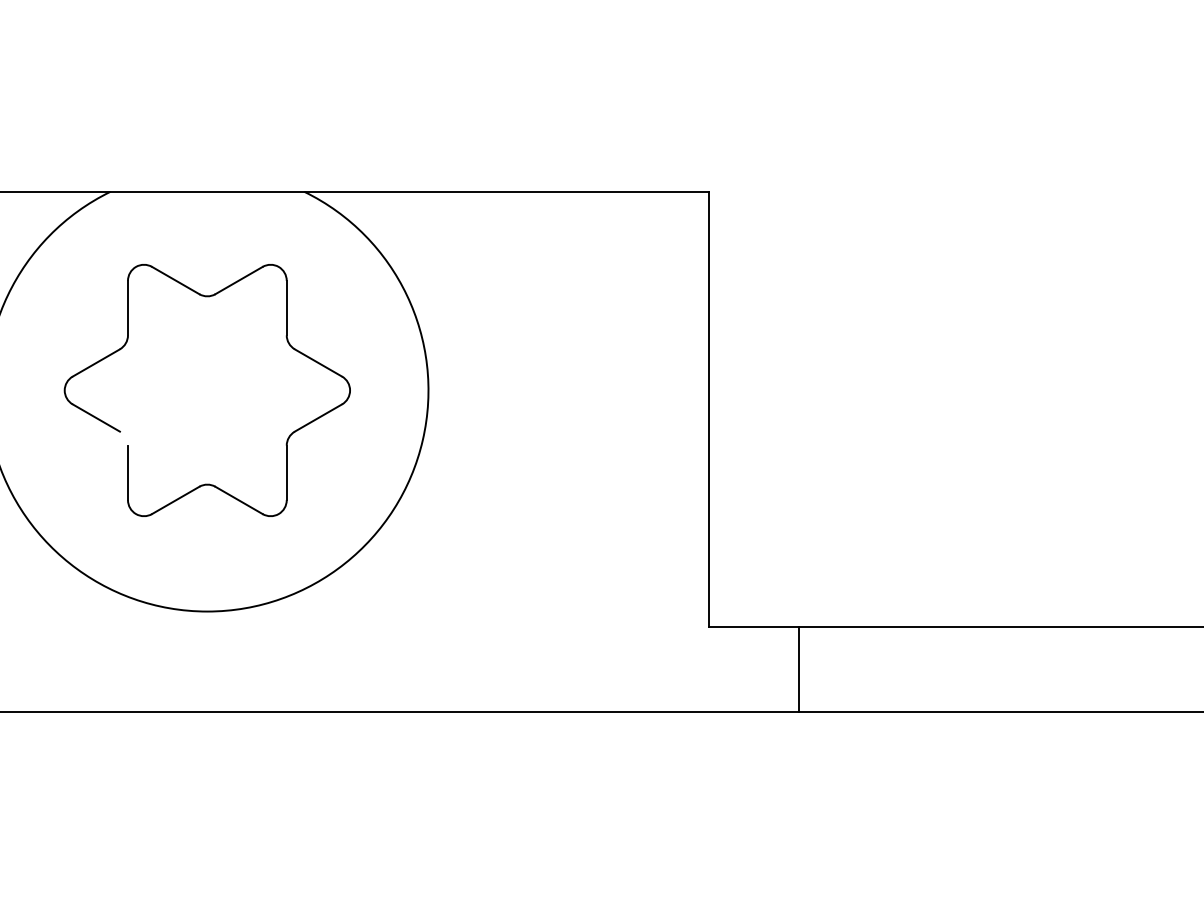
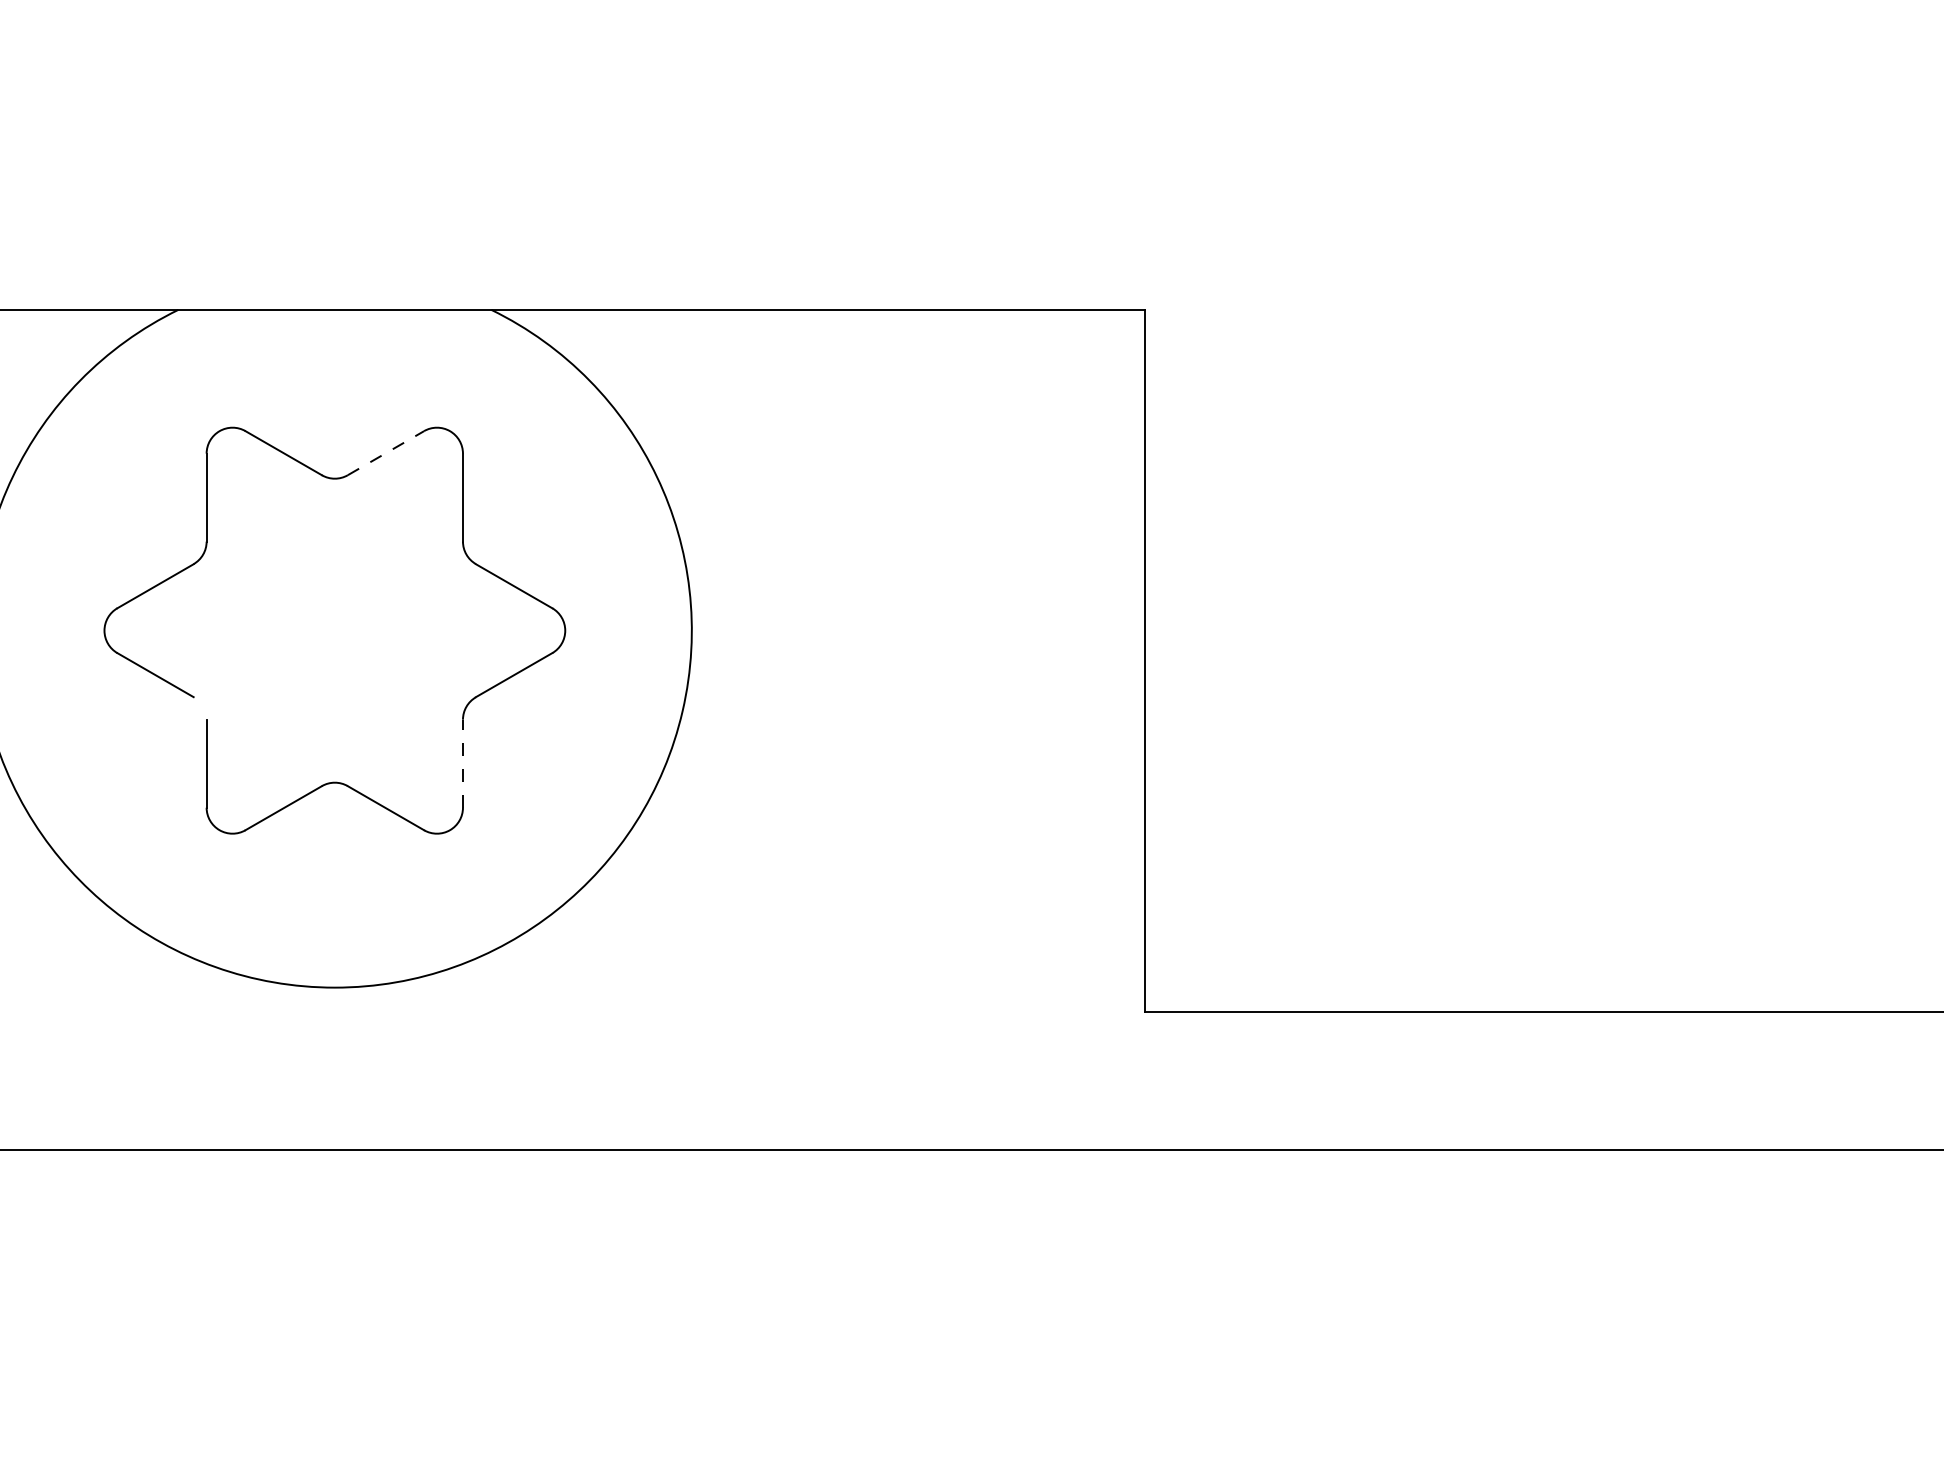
line: (239, 280) -> (386, 453), solid -> dashed
line: (286, 472) -> (462, 763), solid -> dashed
line: (798, 669) -> (1289, 1081), removed

